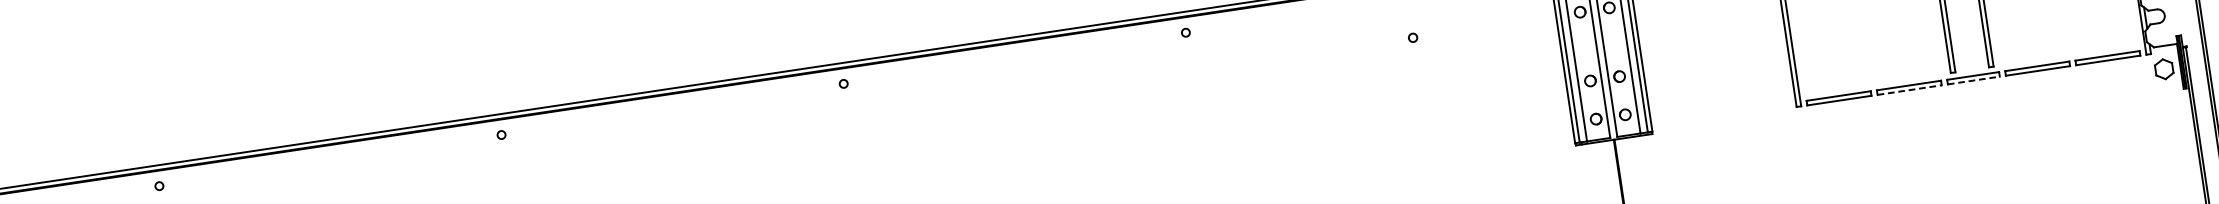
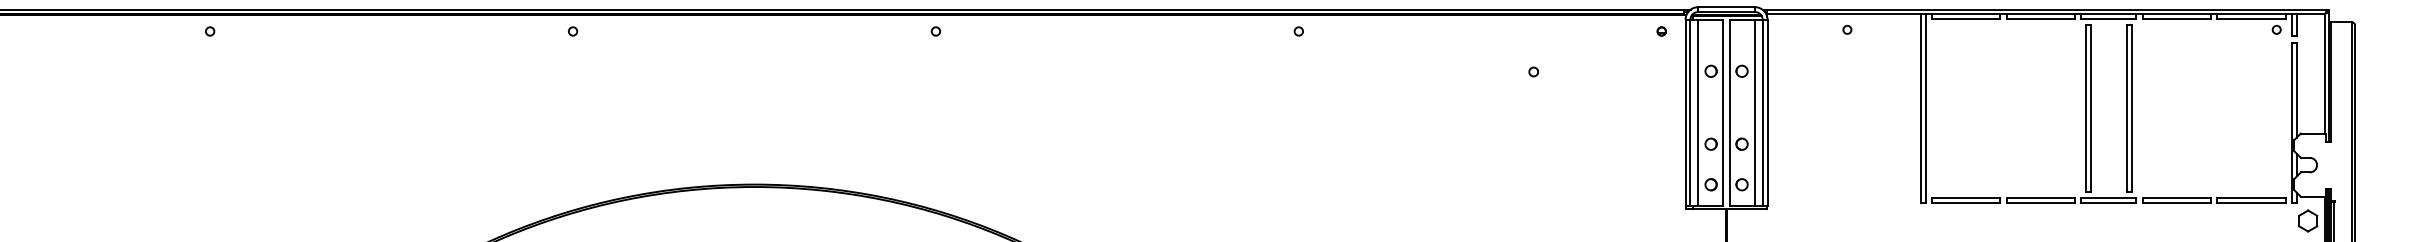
line: (1973, 80) -> (2108, 203), dashed -> solid
line: (1910, 90) -> (2041, 203), dashed -> solid

